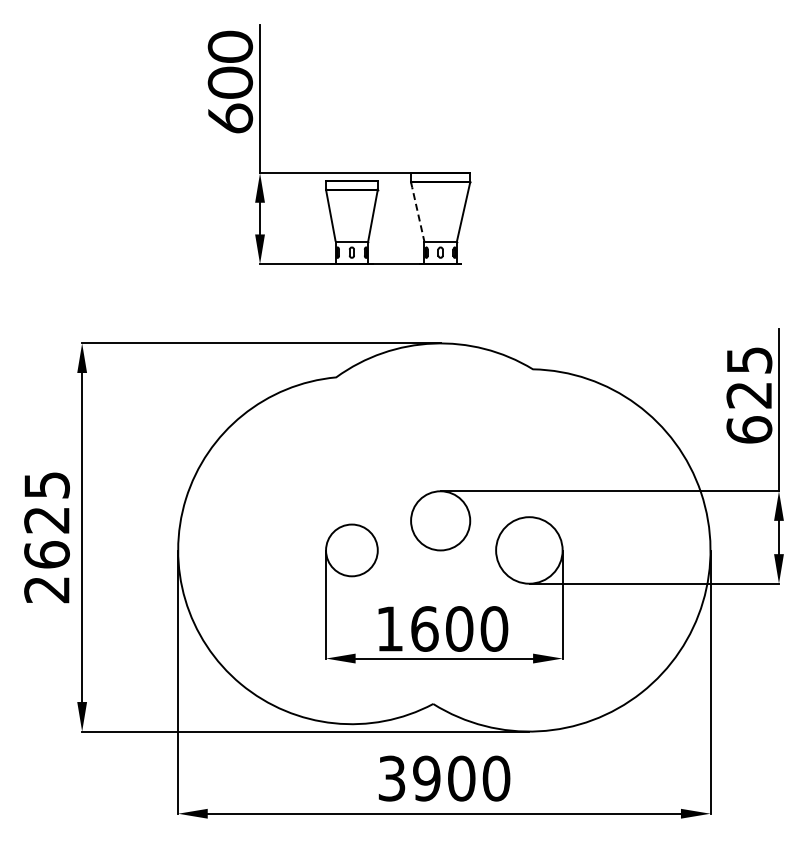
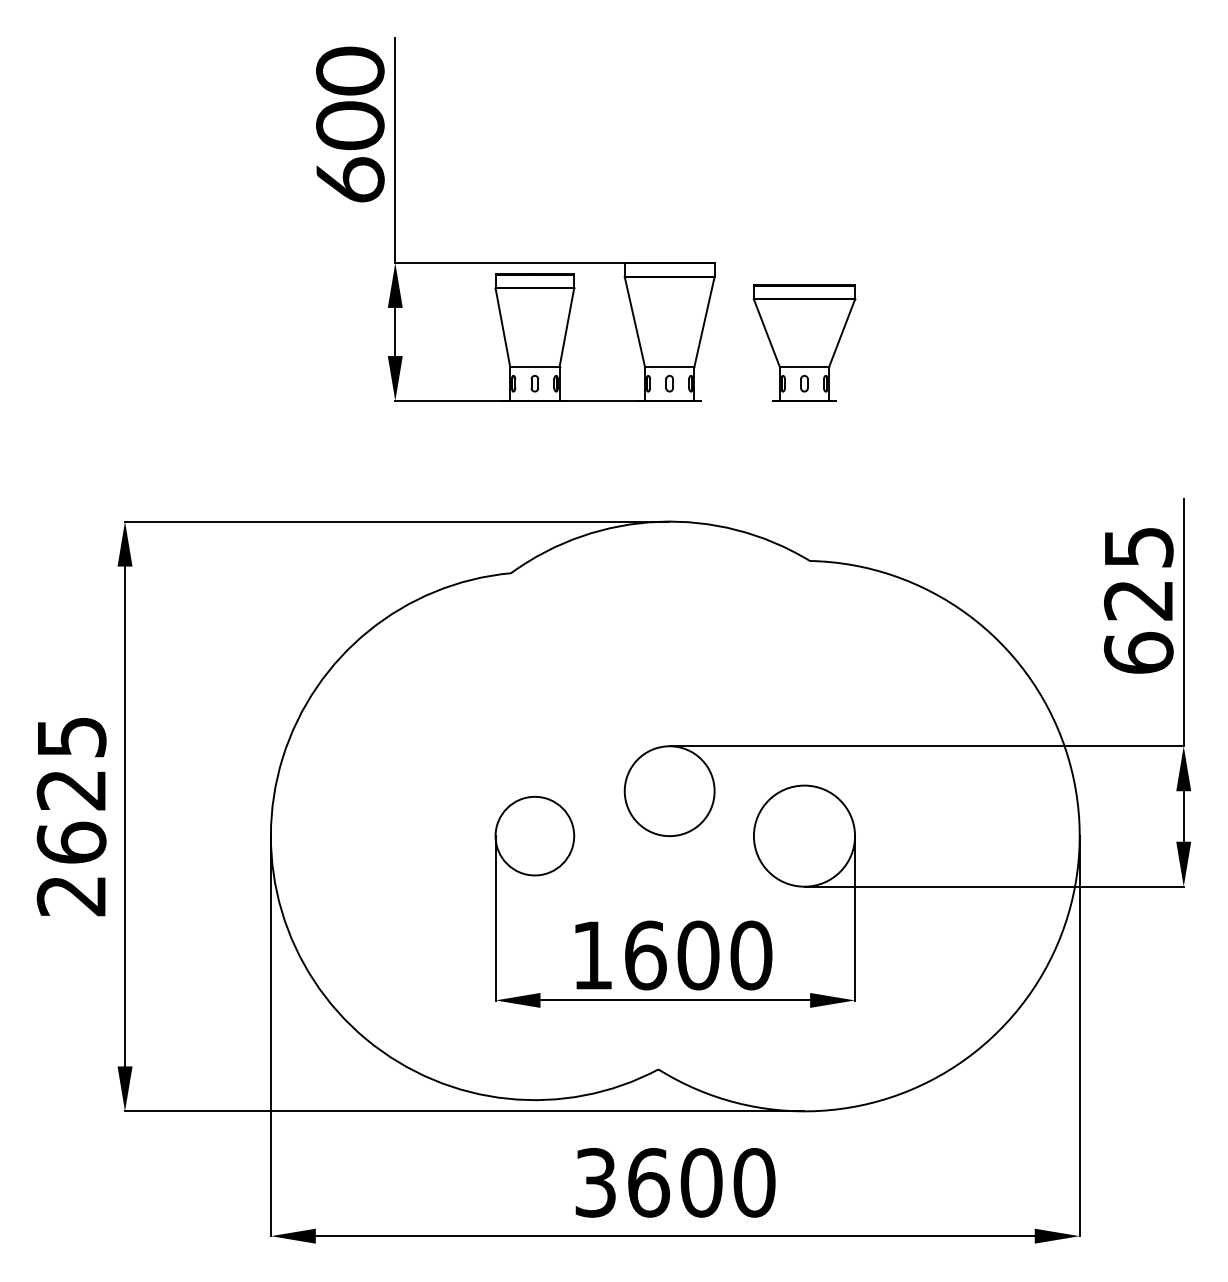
line: (417, 211) -> (634, 321), dashed -> solid
part: (529, 225) -> (804, 342), added
text: (426, 778) -> (648, 1182), 3900 -> 3600

